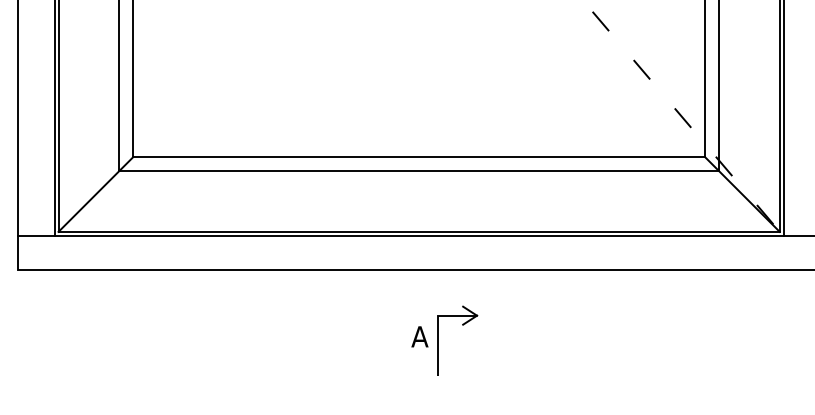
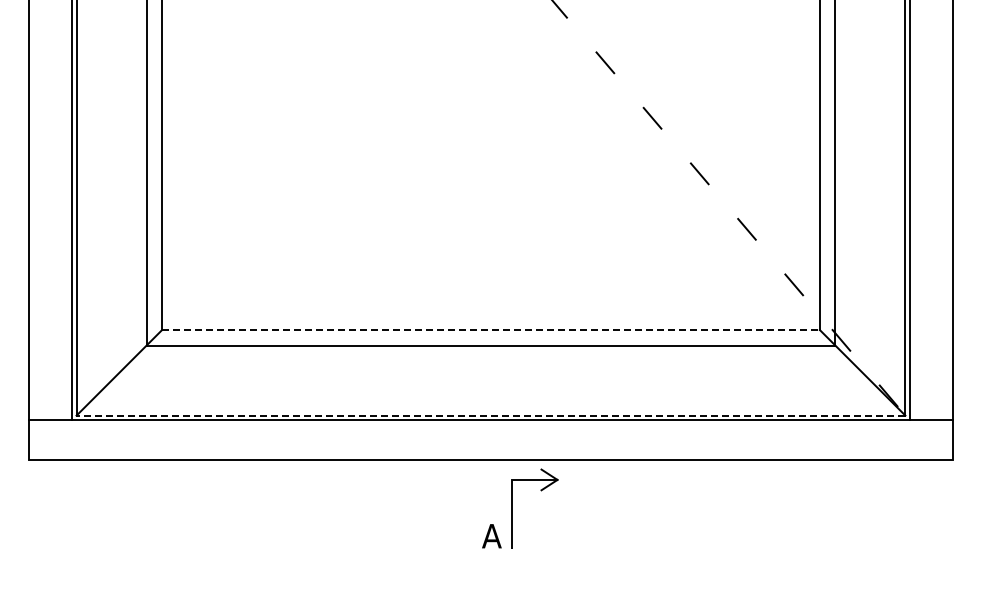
line: (419, 157) -> (491, 330), solid -> dashed
line: (418, 231) -> (490, 415), solid -> dashed
part: (463, 325) -> (541, 491), moved

